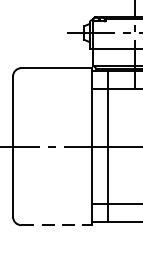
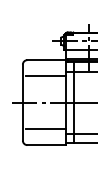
line: (54, 98) -> (45, 76), added
line: (54, 194) -> (45, 128), added
line: (58, 225) -> (47, 145), dashed -> solid

